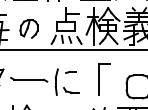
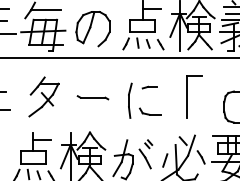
part: (28, 29) -> (92, 29), size x1.43
part: (28, 79) -> (92, 97), size x0.62

